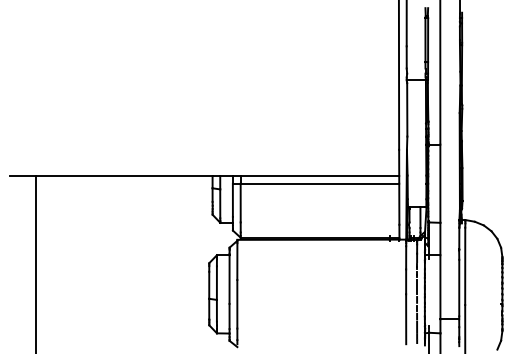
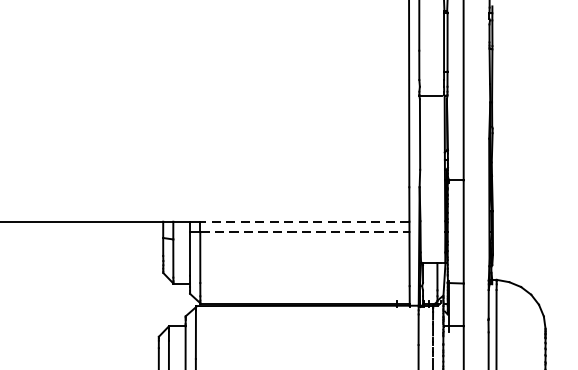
line: (319, 175) -> (304, 221), solid -> dashed
line: (320, 183) -> (305, 231), solid -> dashed

